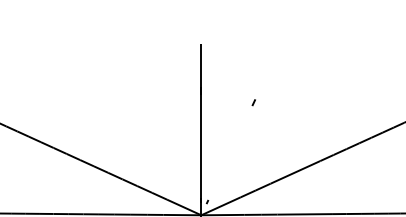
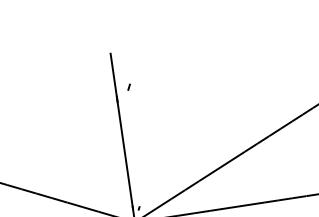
curve: (253, 102) -> (128, 87), moved

